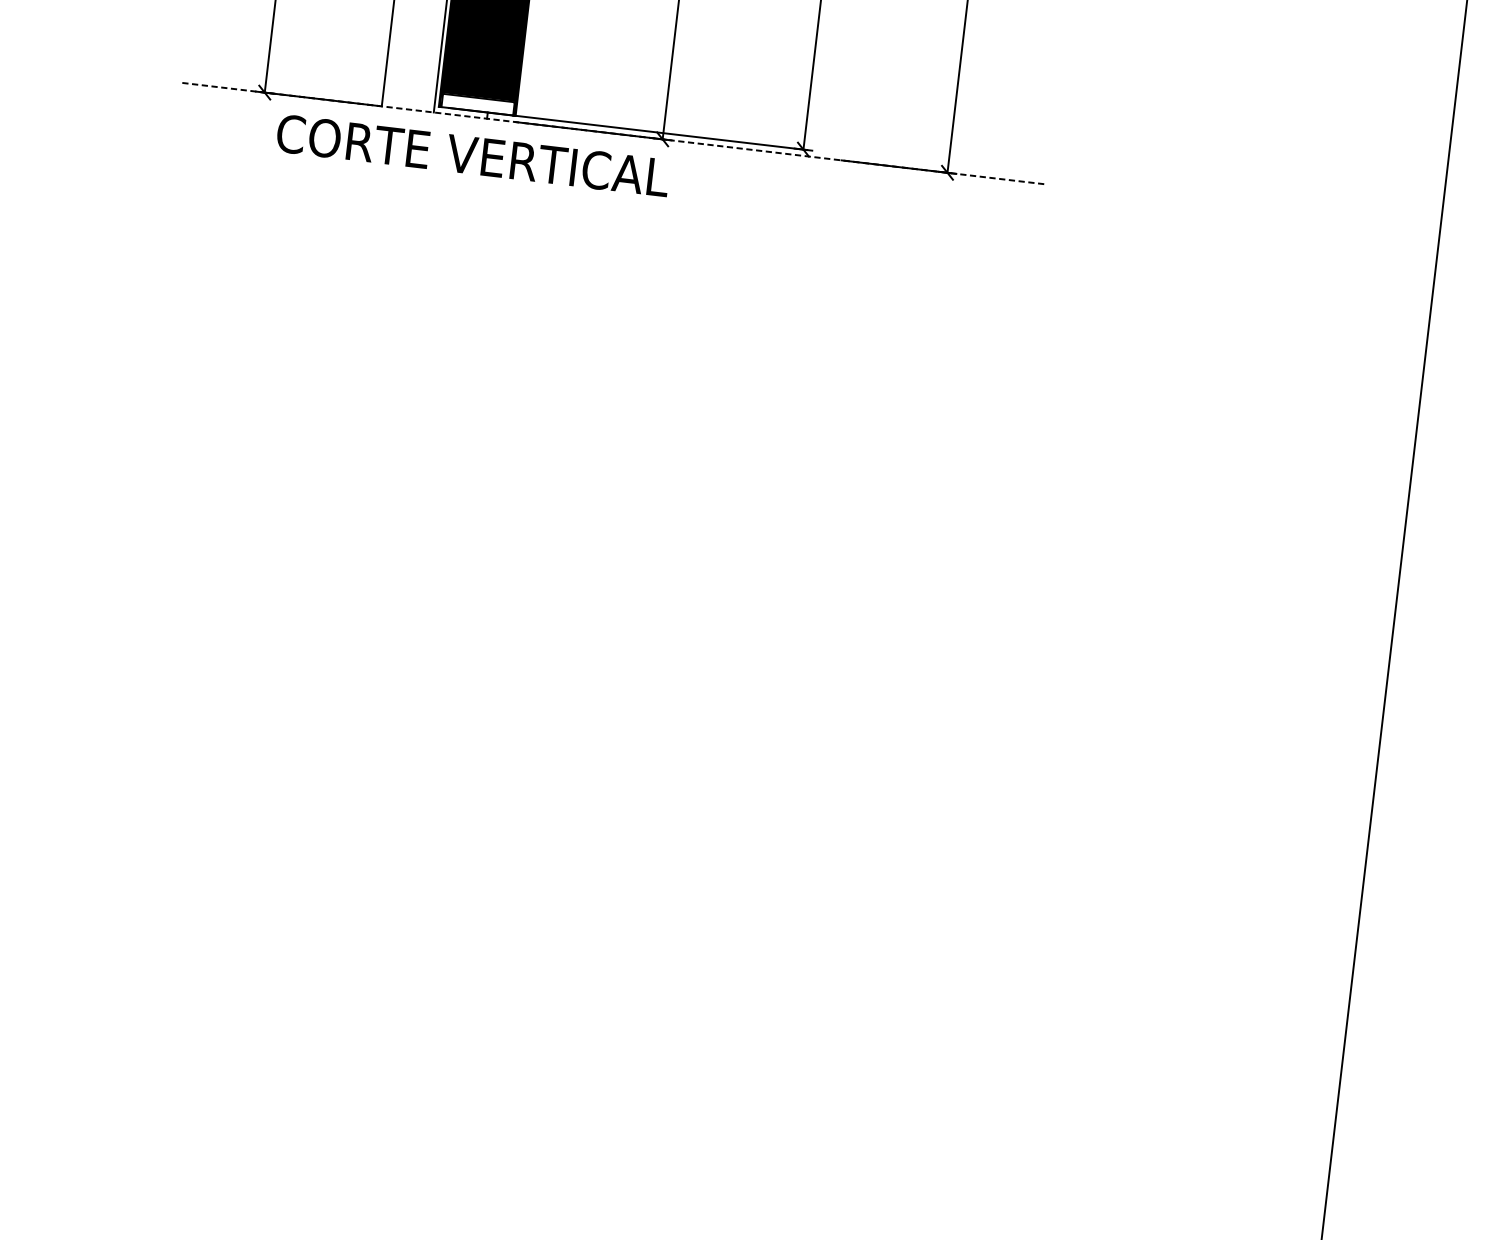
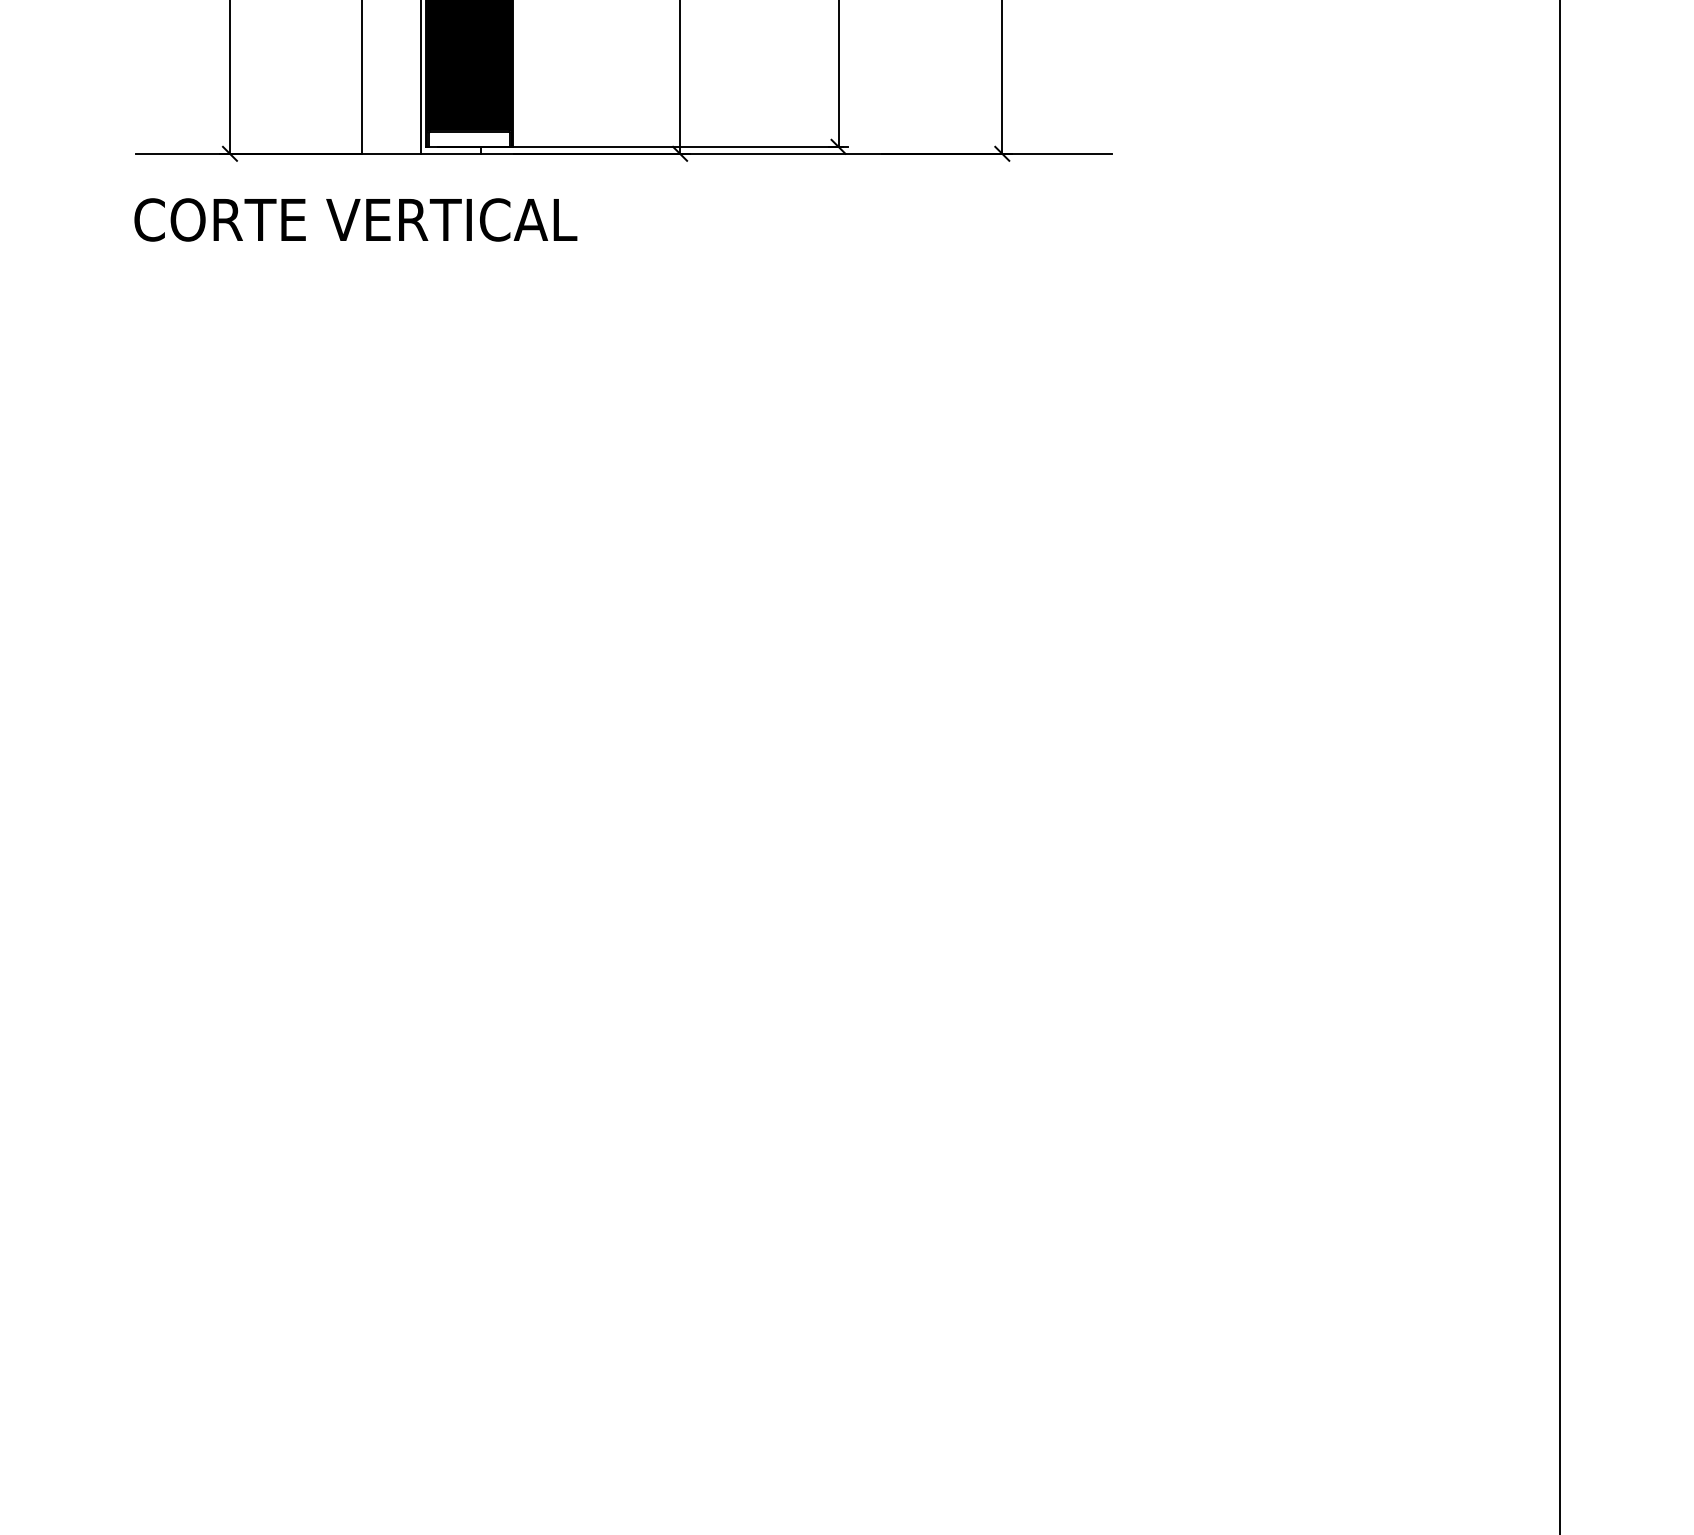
line: (612, 133) -> (623, 153), dashed -> solid
text: (472, 155) -> (355, 219), moved

